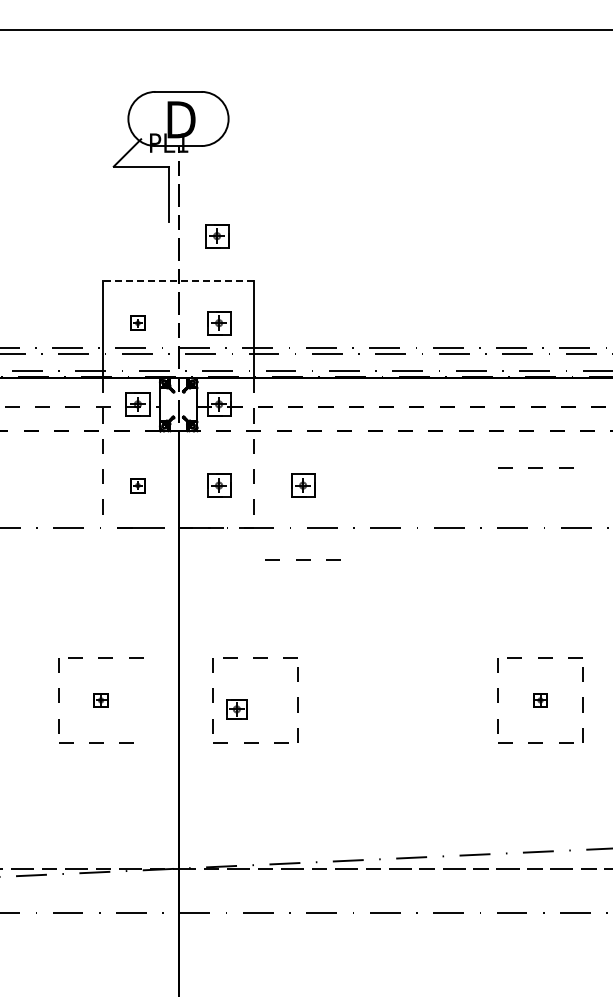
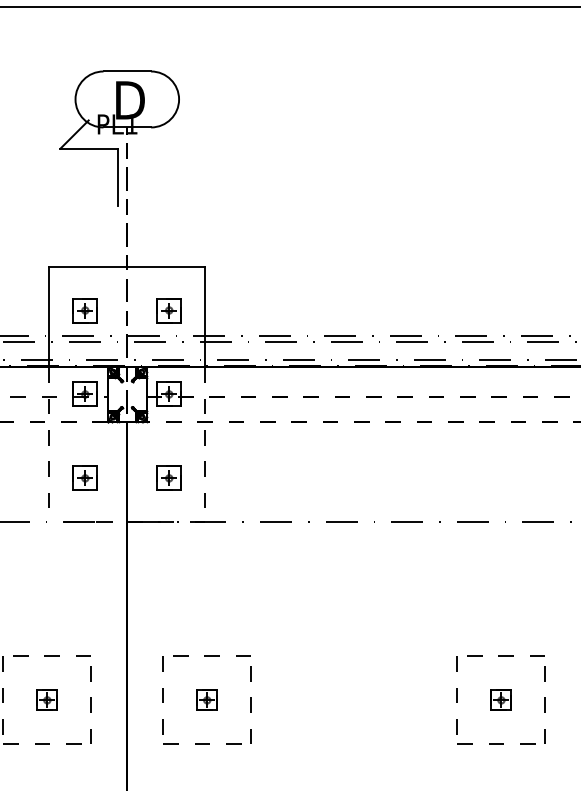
part: (217, 236) -> (167, 220), removed
line: (178, 280) -> (127, 266), dashed -> solid
part: (137, 323) -> (84, 310), size x1.67
line: (535, 467) -> (496, 459), removed
part: (137, 485) -> (84, 478), size x1.67
part: (303, 485) -> (256, 478), removed
line: (302, 559) -> (255, 554), removed
part: (100, 700) -> (46, 700), size x1.43
part: (540, 700) -> (501, 700), size x1.43
line: (143, 704) -> (91, 704), added
part: (236, 709) -> (206, 700), moved

